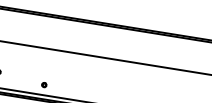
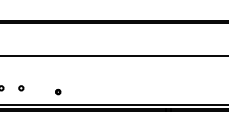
part: (44, 84) -> (58, 91), moved

